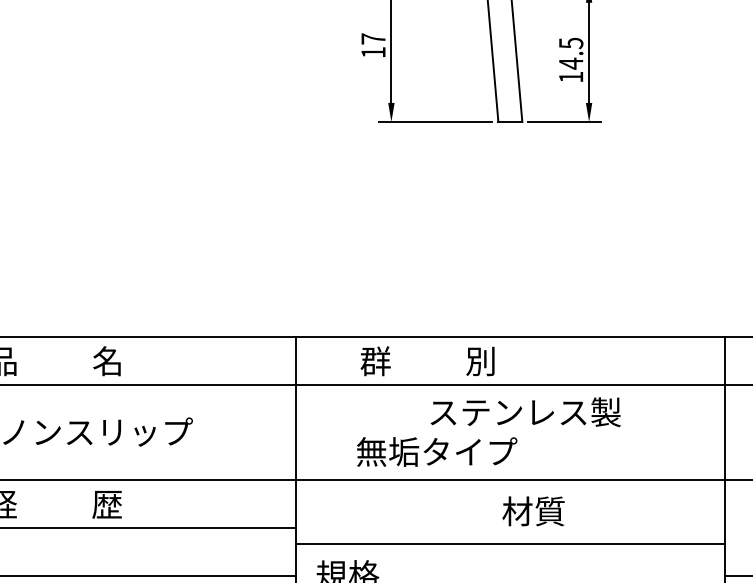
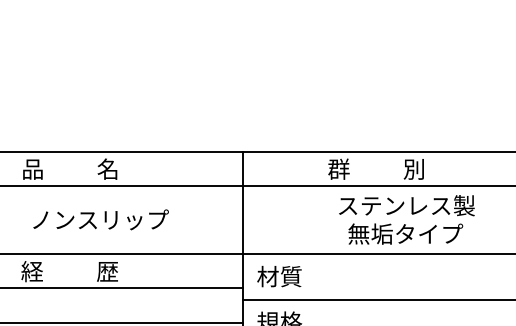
text: (427, 361) -> (376, 169), moved
text: (437, 451) -> (406, 233), moved
text: (533, 511) -> (279, 276), moved

